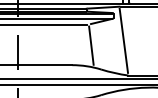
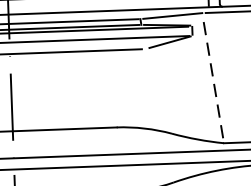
line: (123, 40) -> (212, 77), solid -> dashed
line: (91, 45) -> (151, 88), removed

